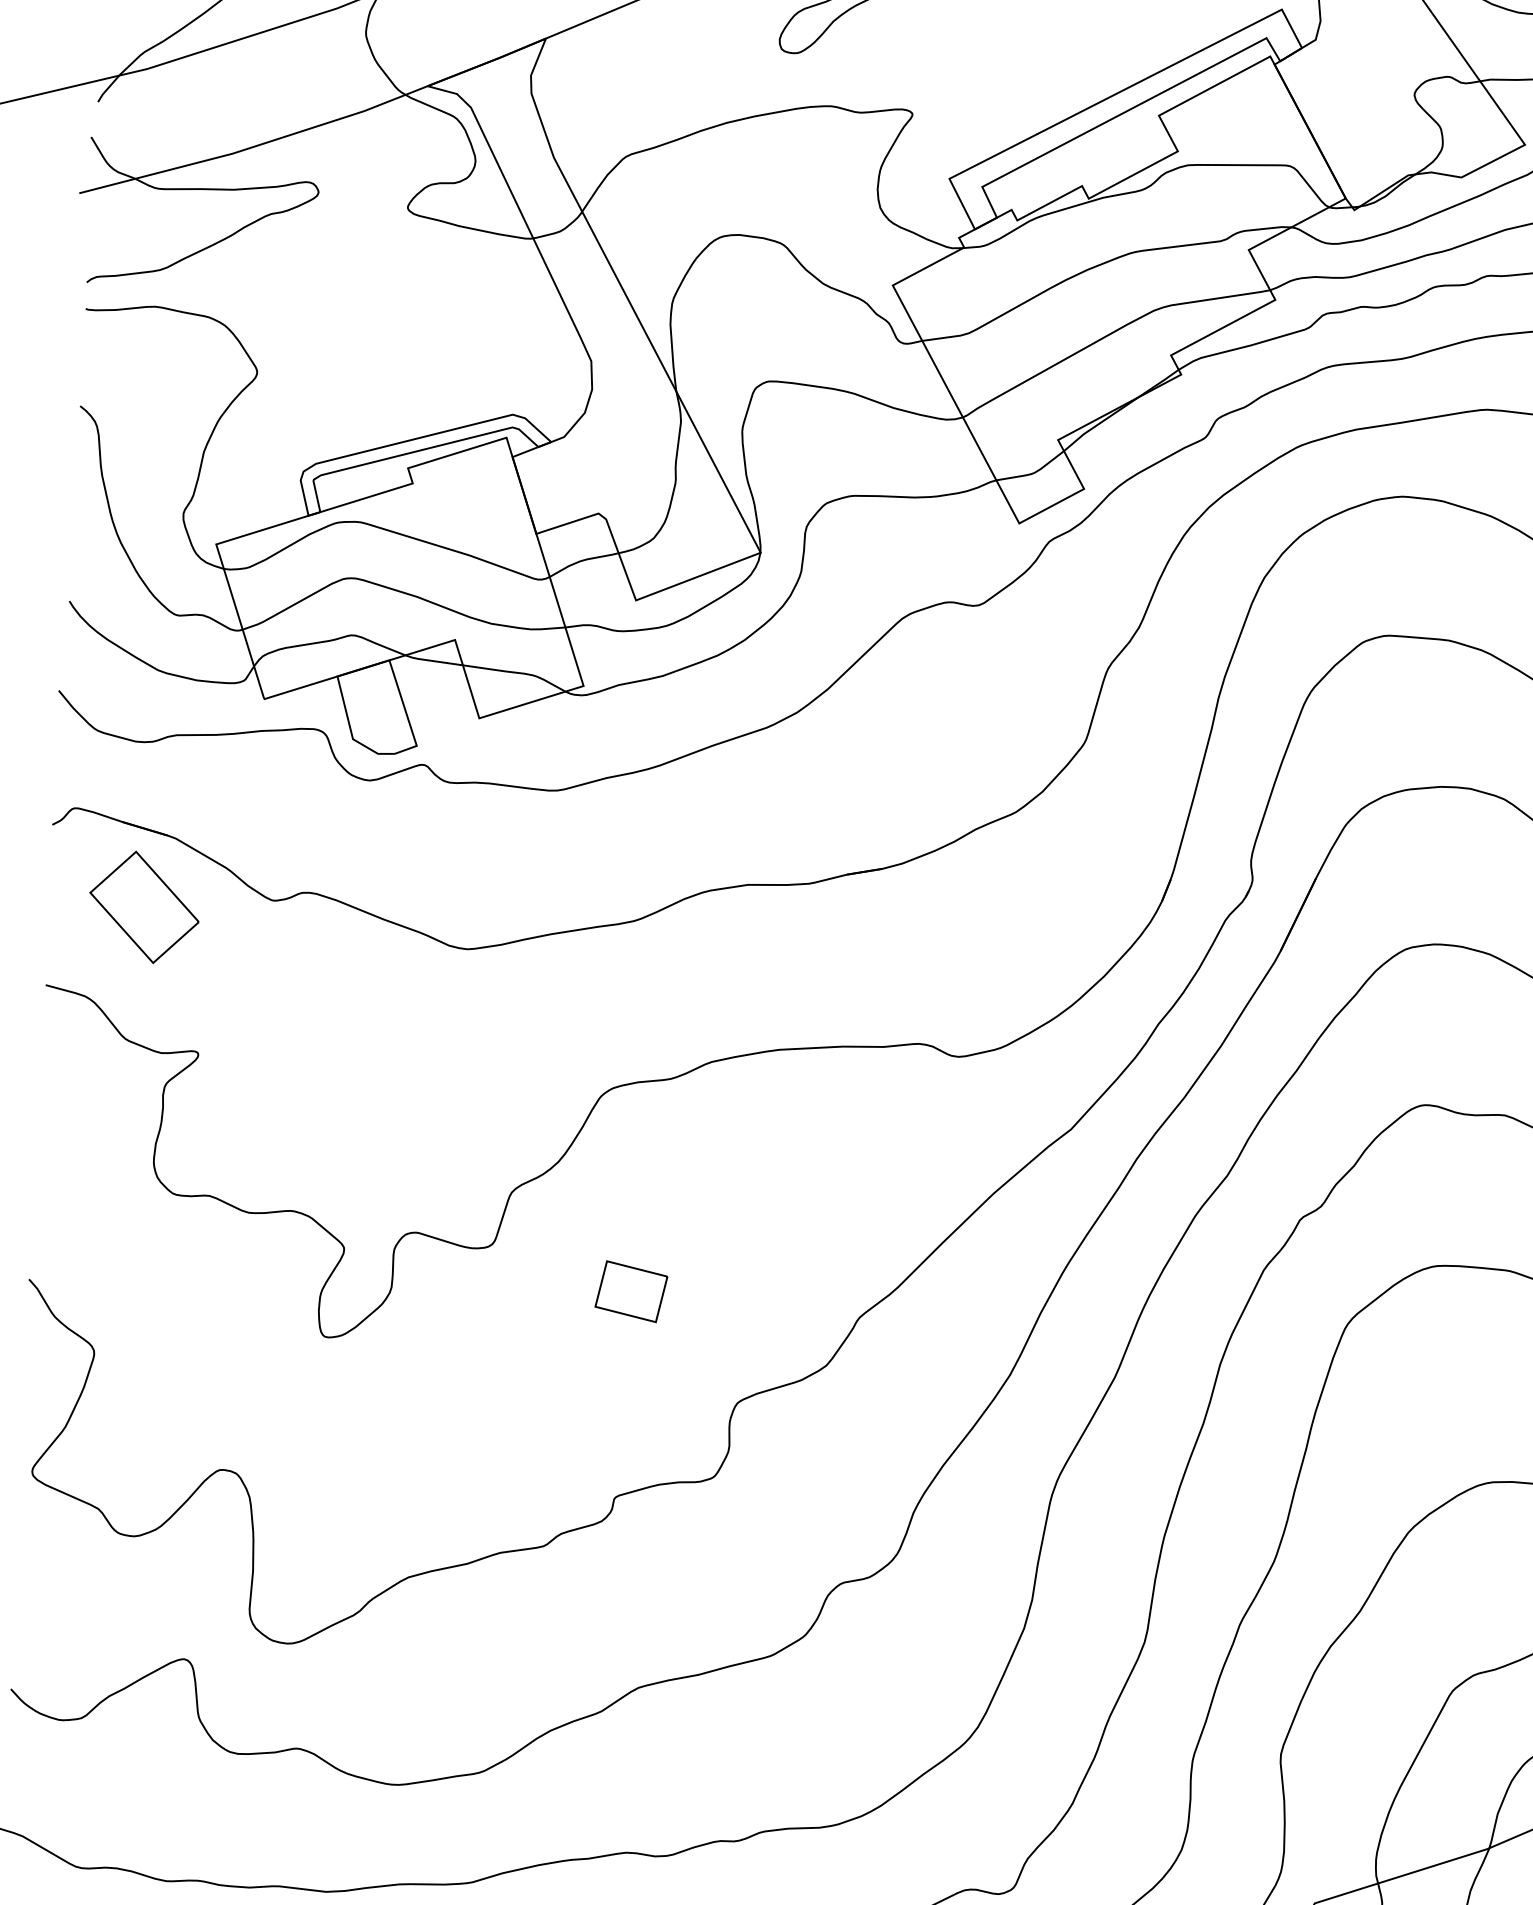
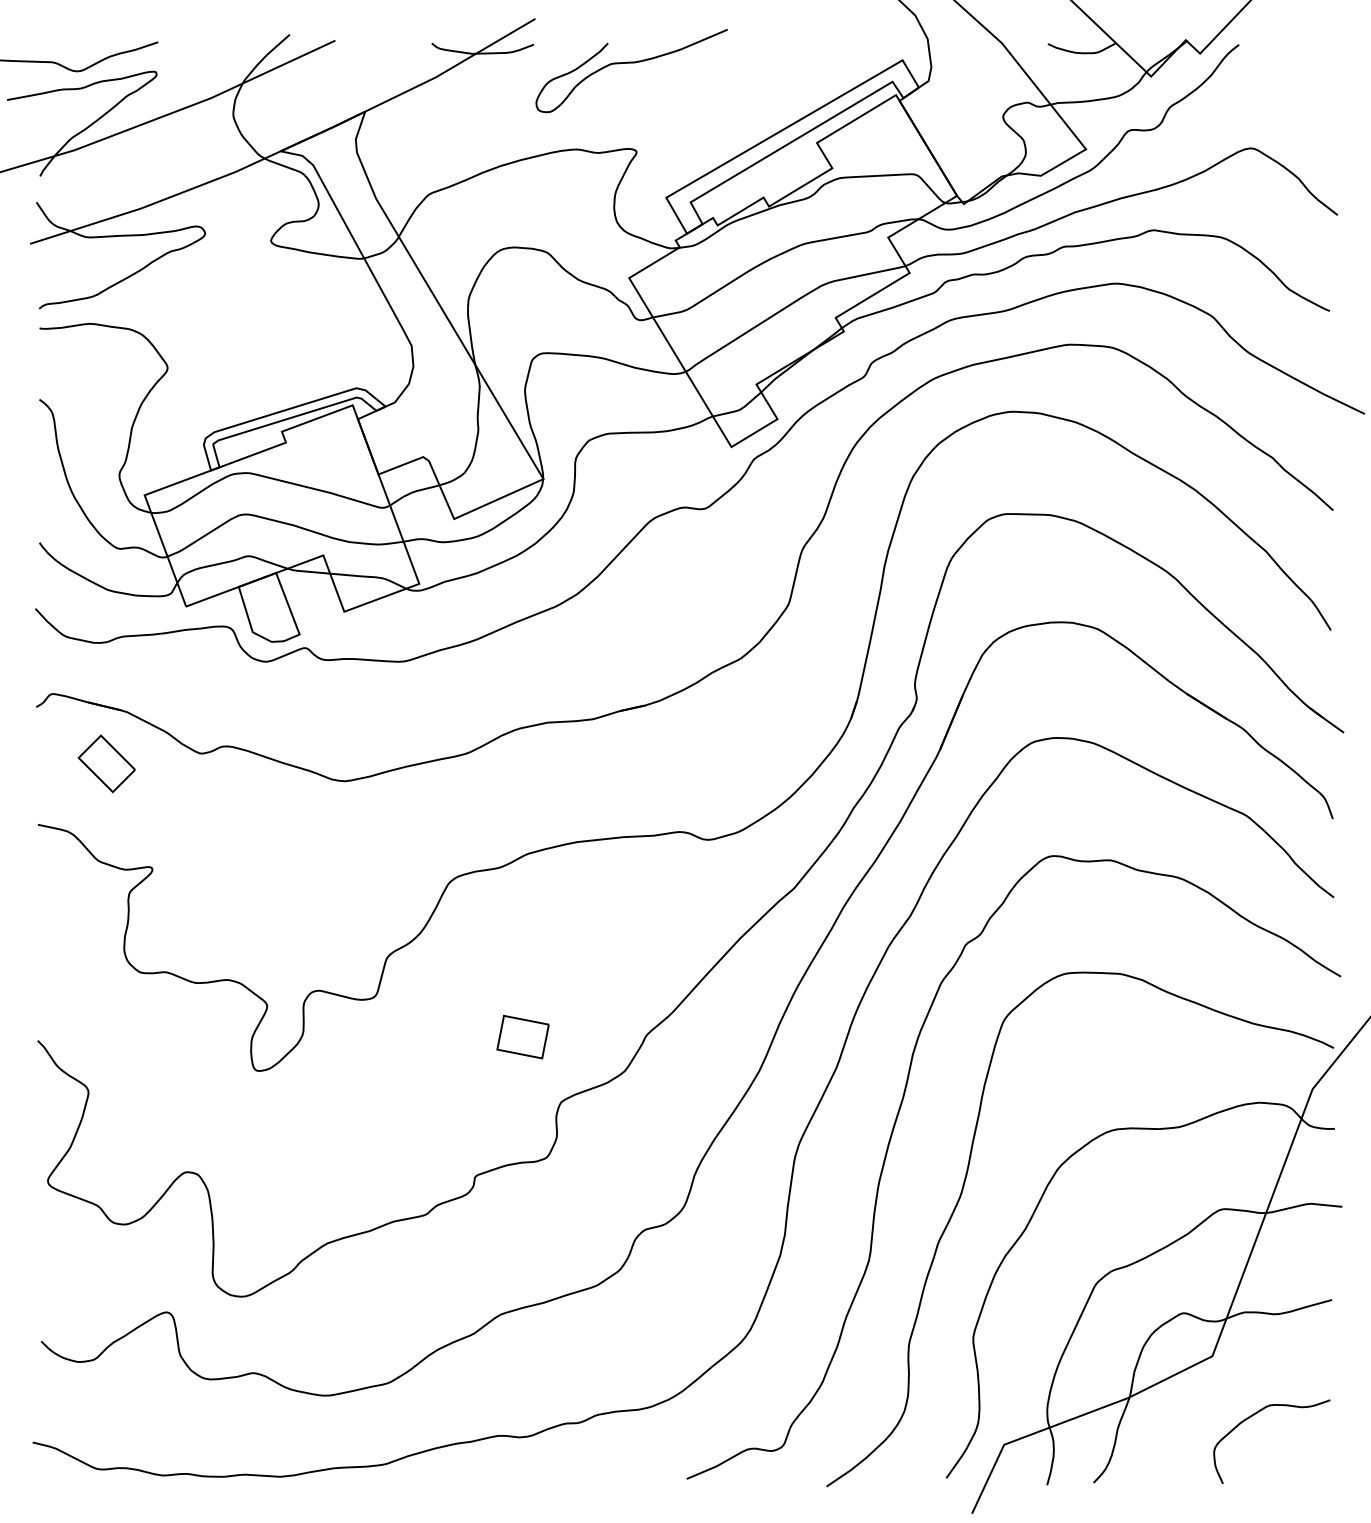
part: (143, 906) -> (106, 763), size x0.7
part: (630, 1290) -> (522, 1036), moved

